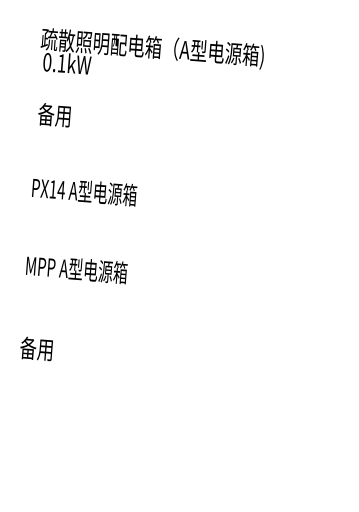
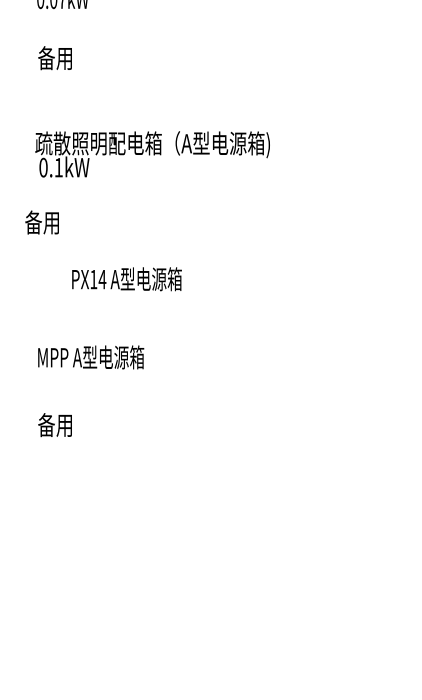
text: (53, 115) -> (41, 222), moved
text: (84, 191) -> (126, 279), moved
text: (77, 269) -> (91, 357), moved
text: (35, 349) -> (54, 425), moved

